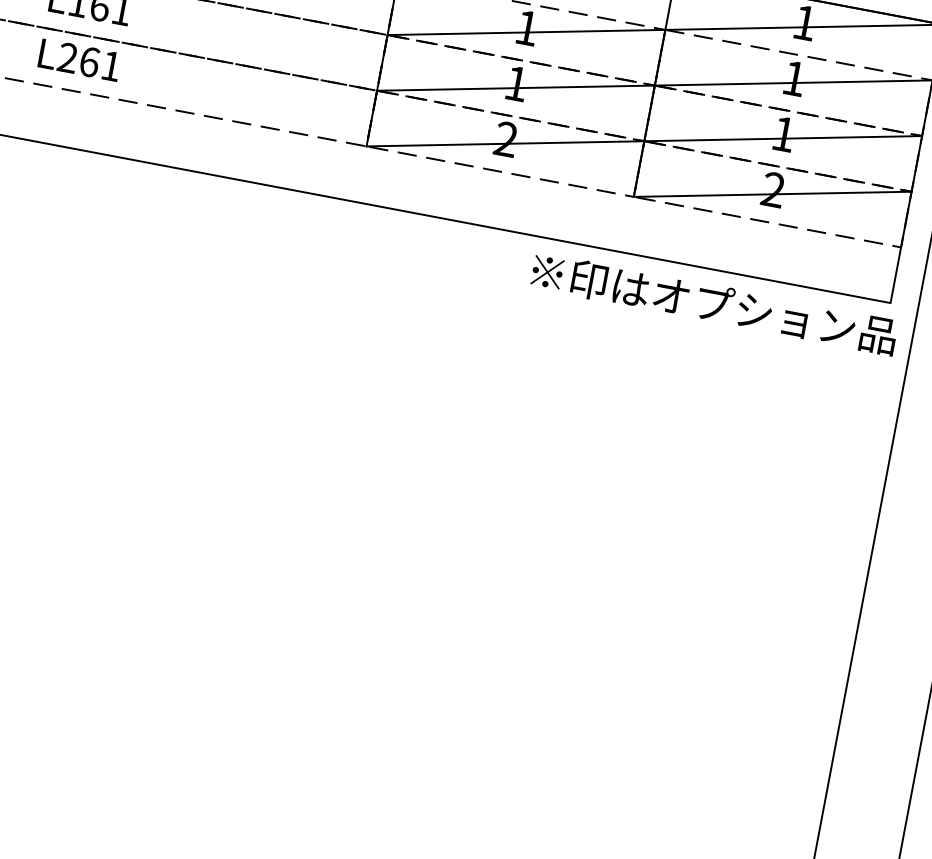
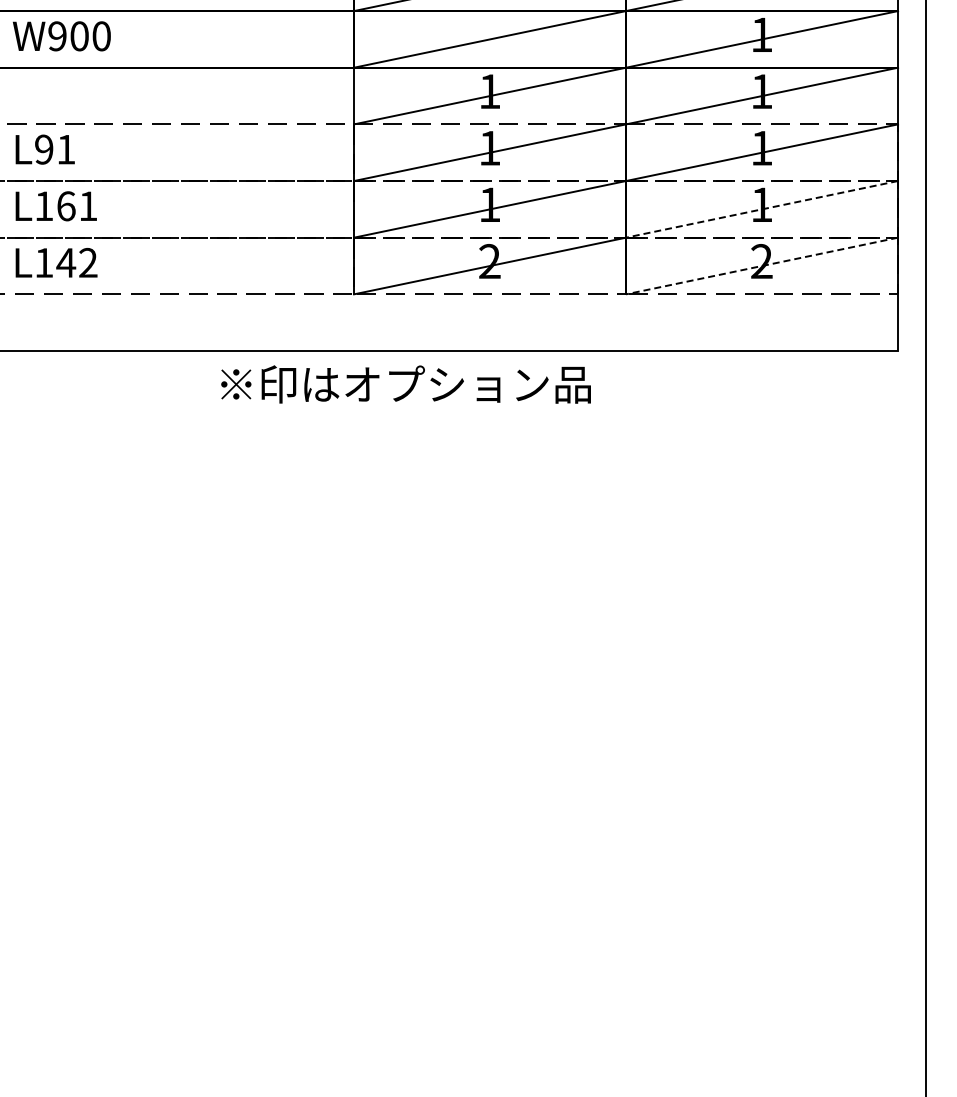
text: (89, 61) -> (66, 262), L261 -> L142
line: (783, 138) -> (762, 209), solid -> dashed
line: (773, 194) -> (762, 266), solid -> dashed
text: (713, 303) -> (405, 384), moved

